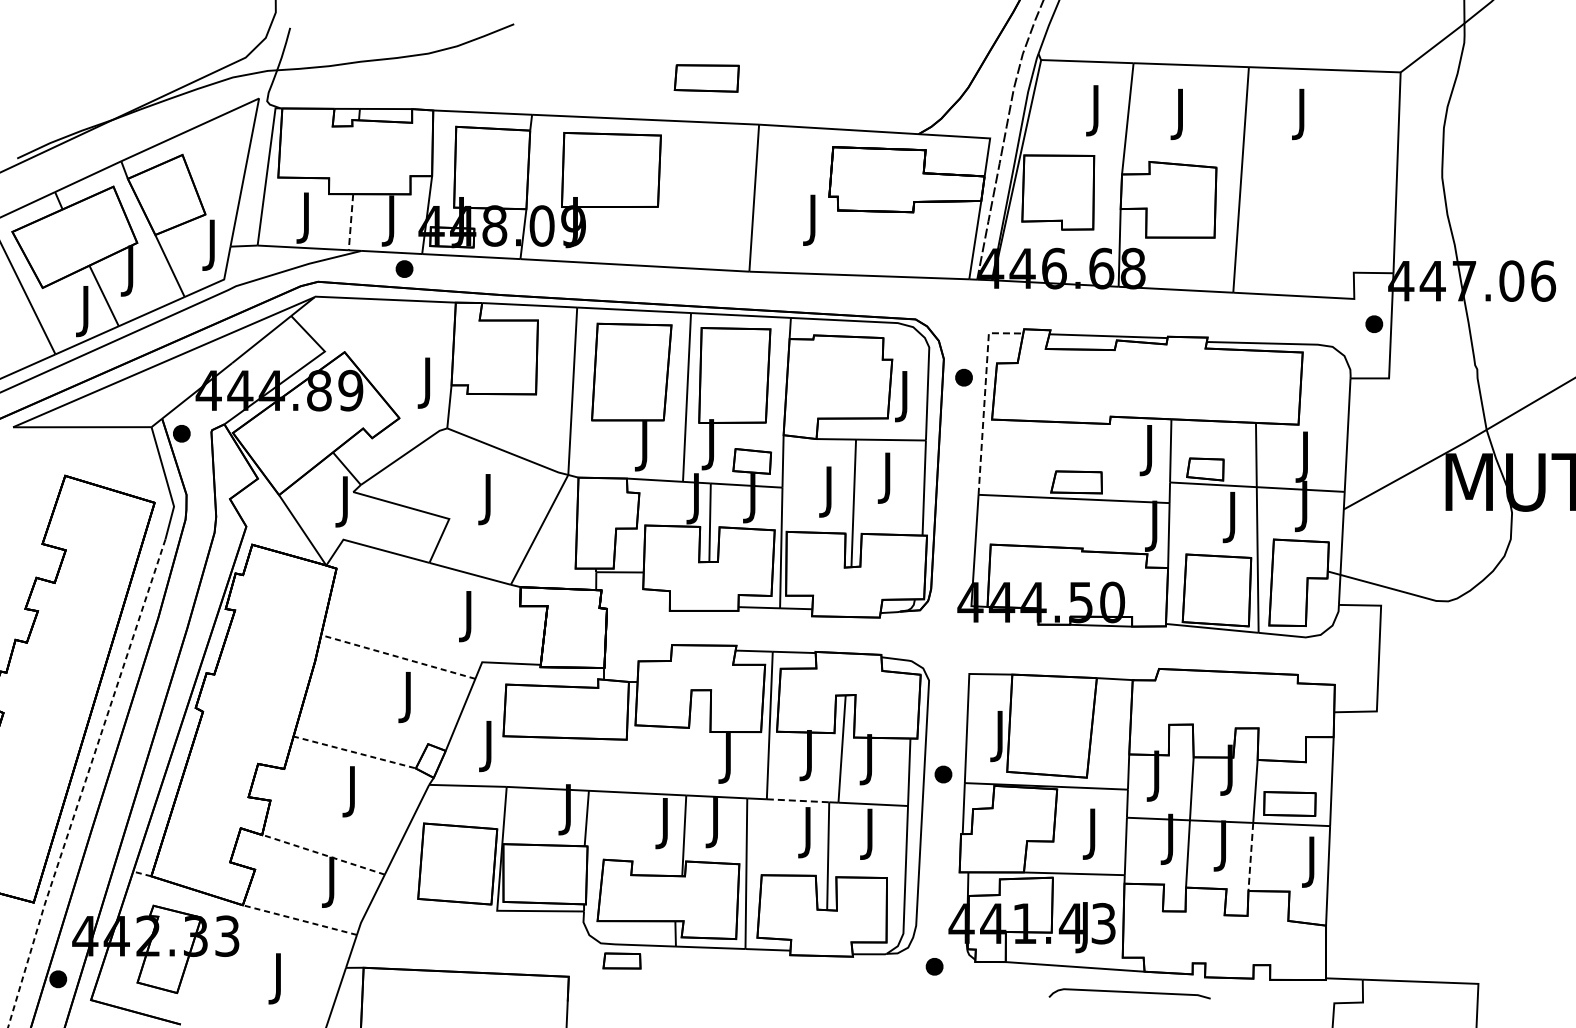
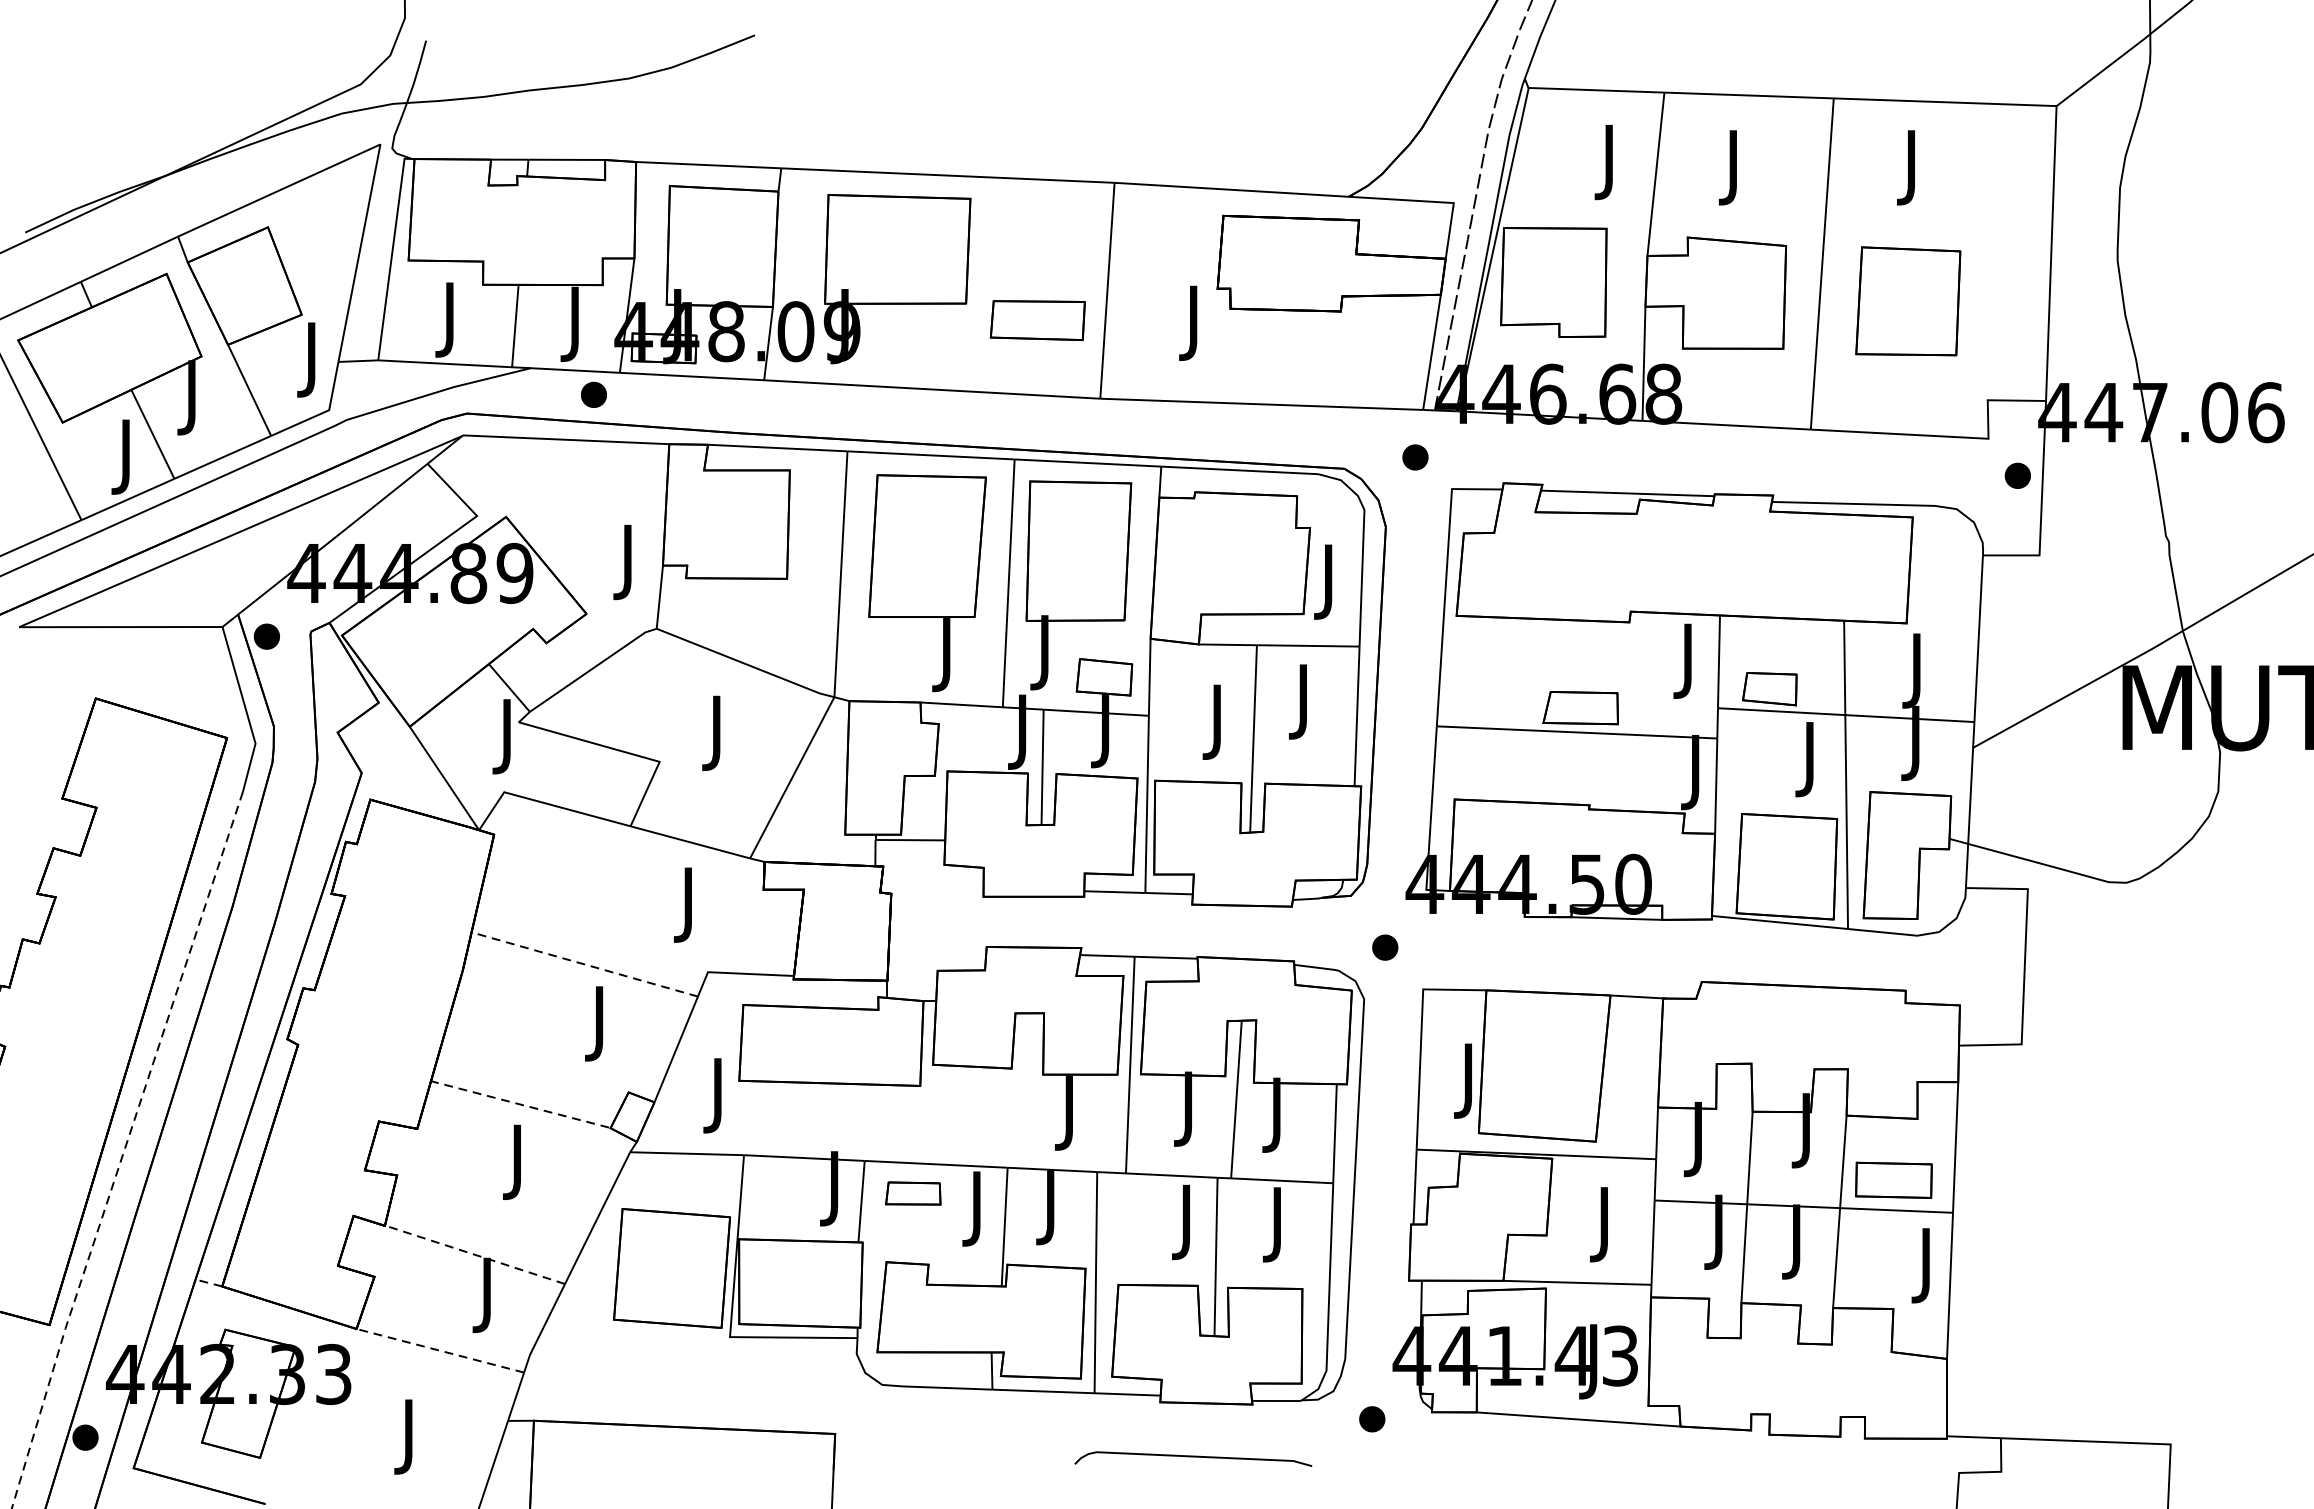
part: (706, 78) -> (1037, 320), moved
part: (1299, 205) -> (1908, 301), added
line: (350, 222) -> (514, 326), dashed -> solid
part: (963, 377) -> (1414, 457), moved
line: (984, 396) -> (1445, 581), dashed -> solid
part: (943, 774) -> (1385, 947), moved
line: (798, 800) -> (1172, 1175), dashed -> solid
line: (1250, 857) -> (1836, 1258), dashed -> solid
part: (621, 960) -> (912, 1192), moved
curve: (1129, 992) -> (1192, 1457), moved

